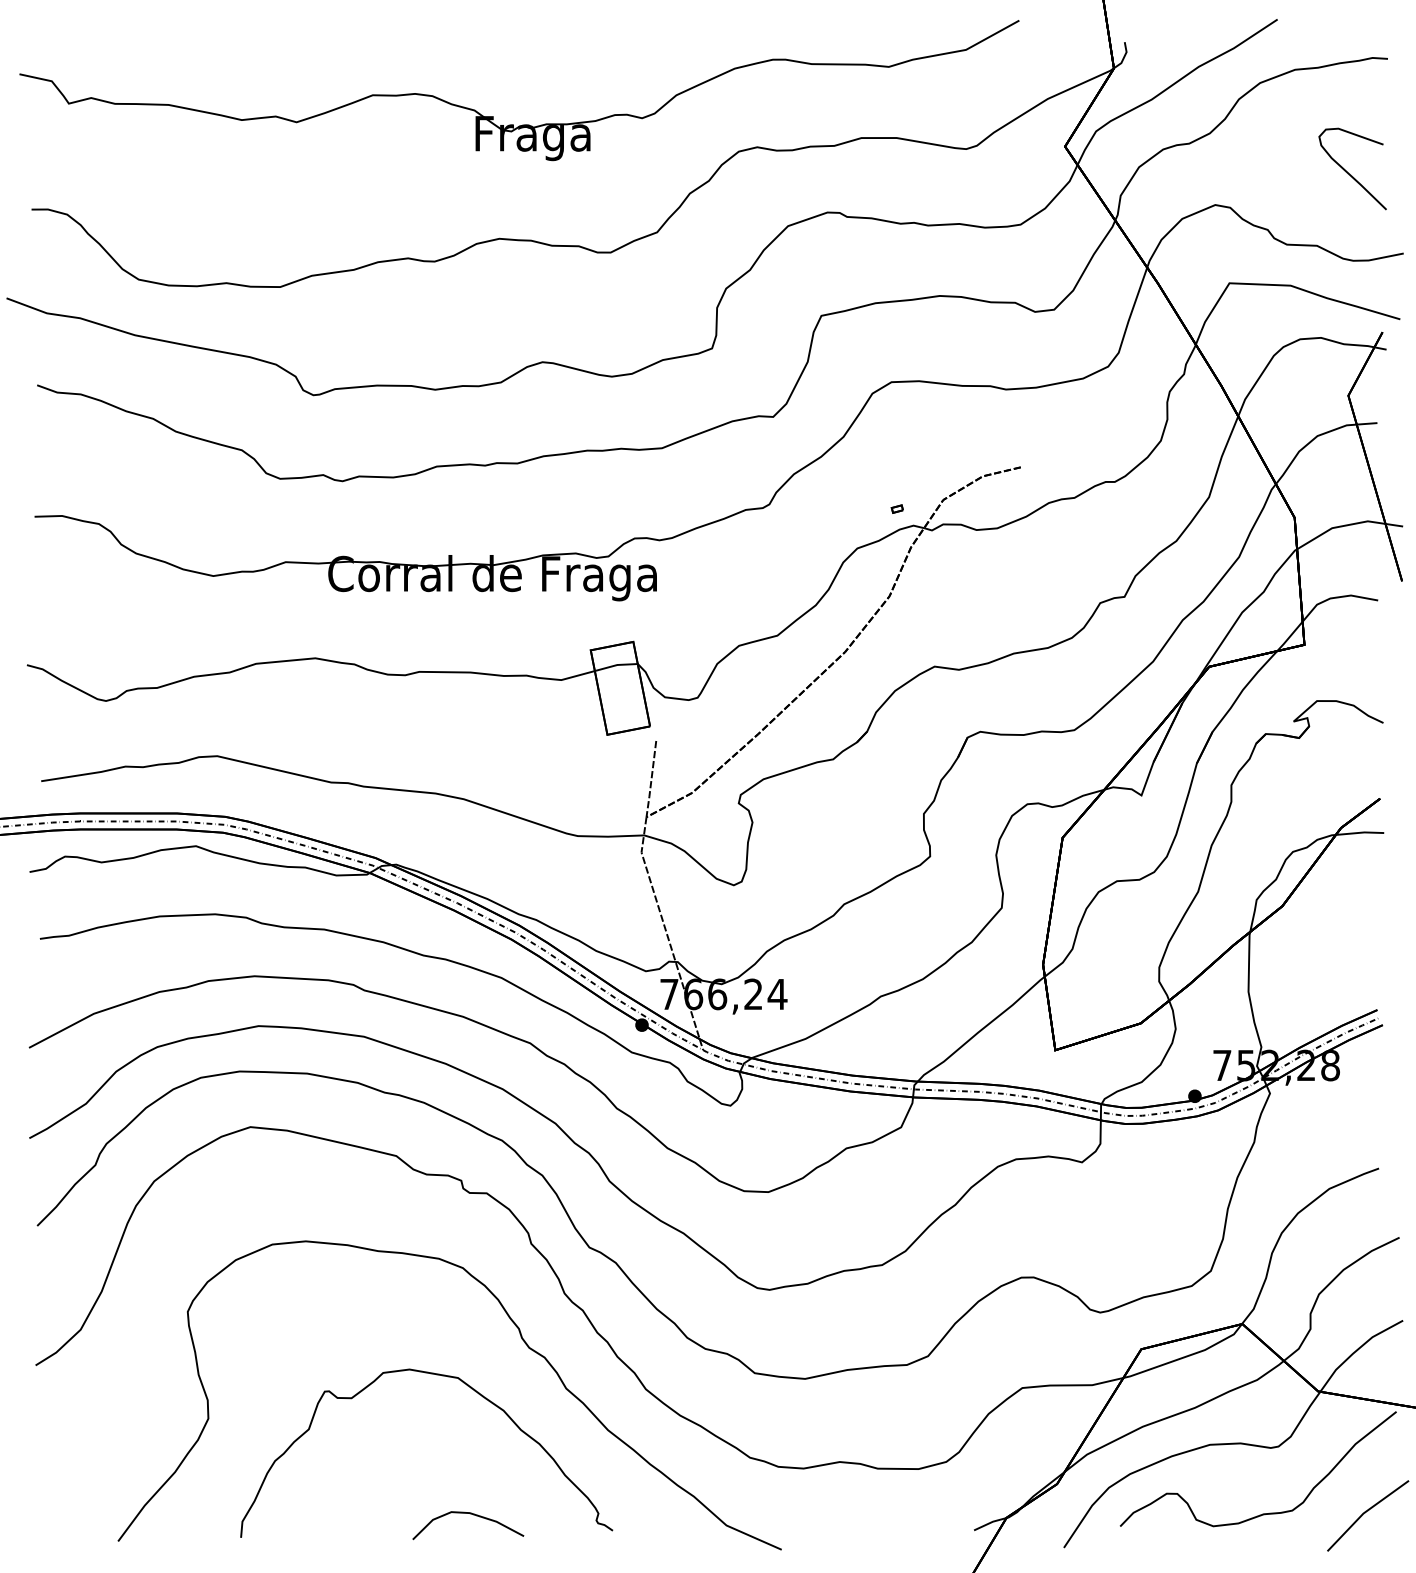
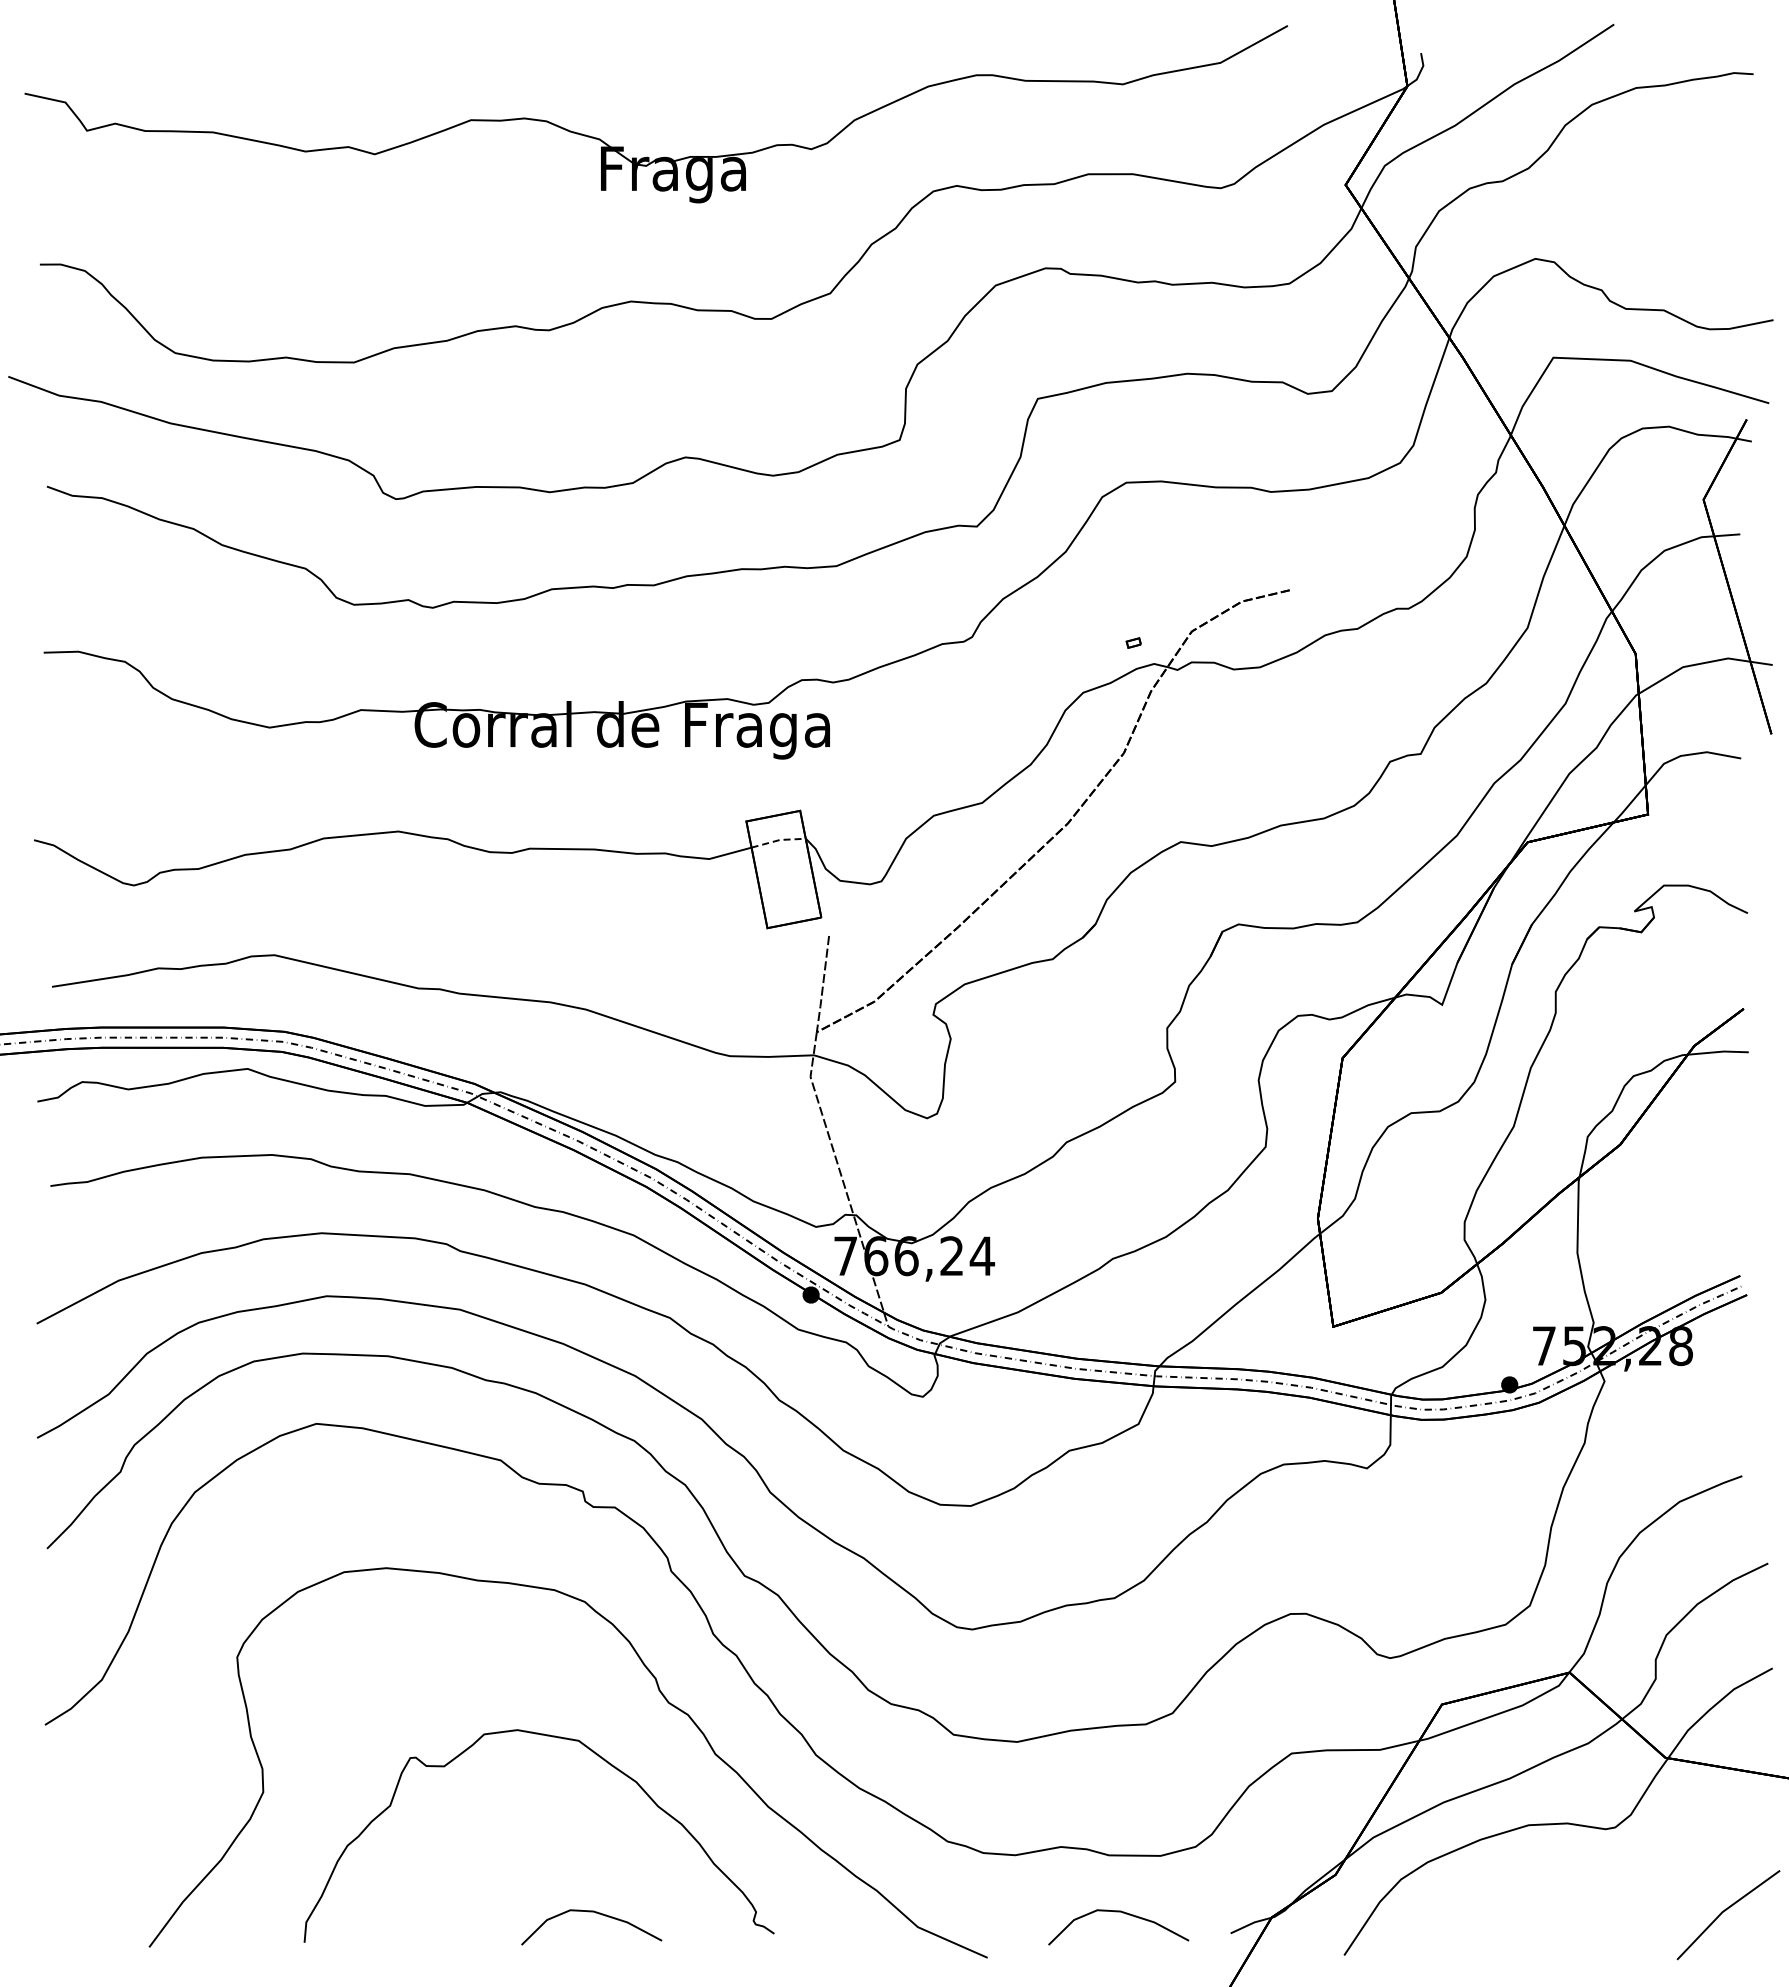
curve: (1349, 173) -> (1704, 218), removed
line: (616, 665) -> (779, 840), solid -> dashed
curve: (1266, 1513) -> (1599, 1911), removed
curve: (888, 1514) -> (1122, 1913), added

